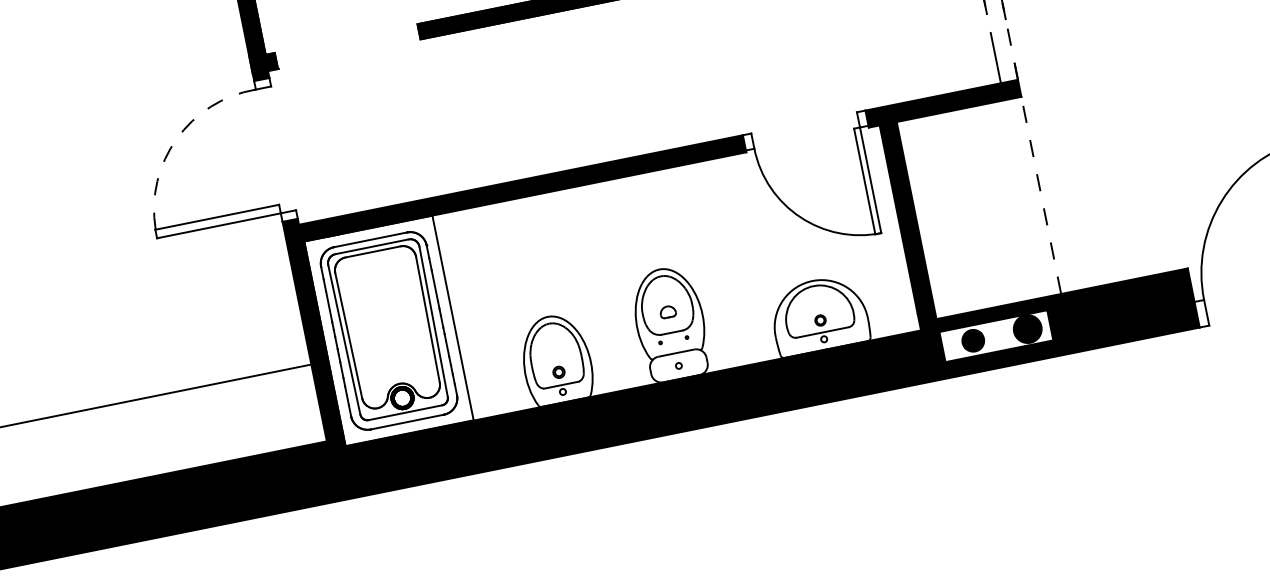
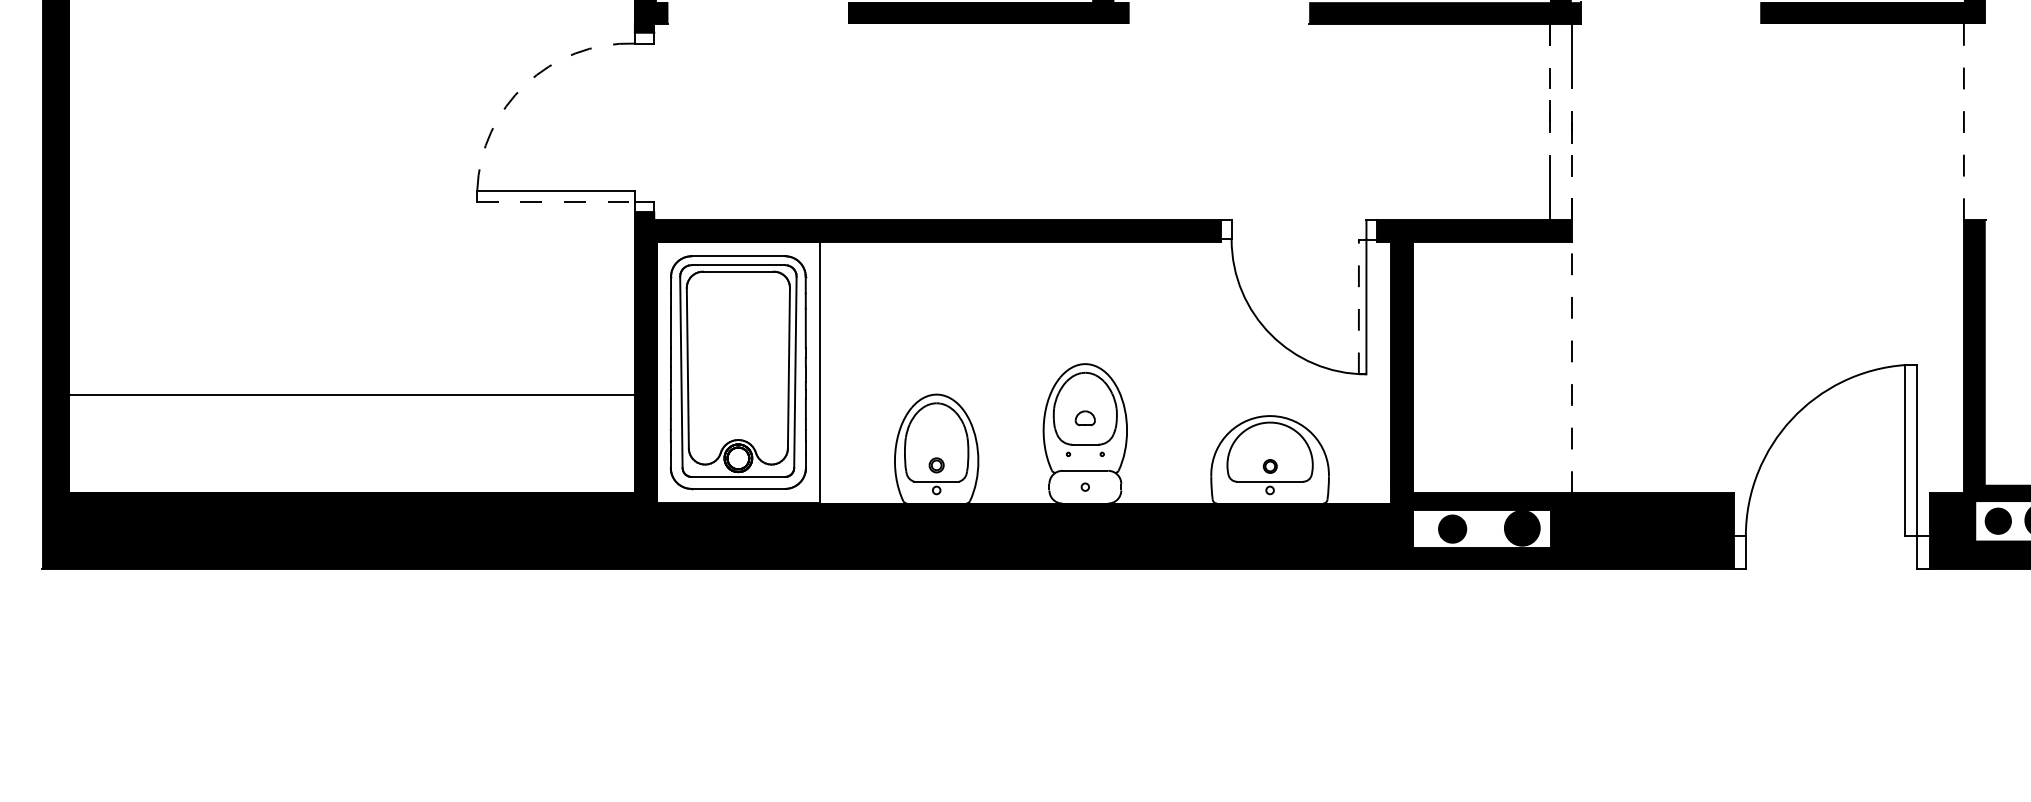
line: (864, 181) -> (1358, 306), solid -> dashed
line: (218, 225) -> (555, 201), solid -> dashed

